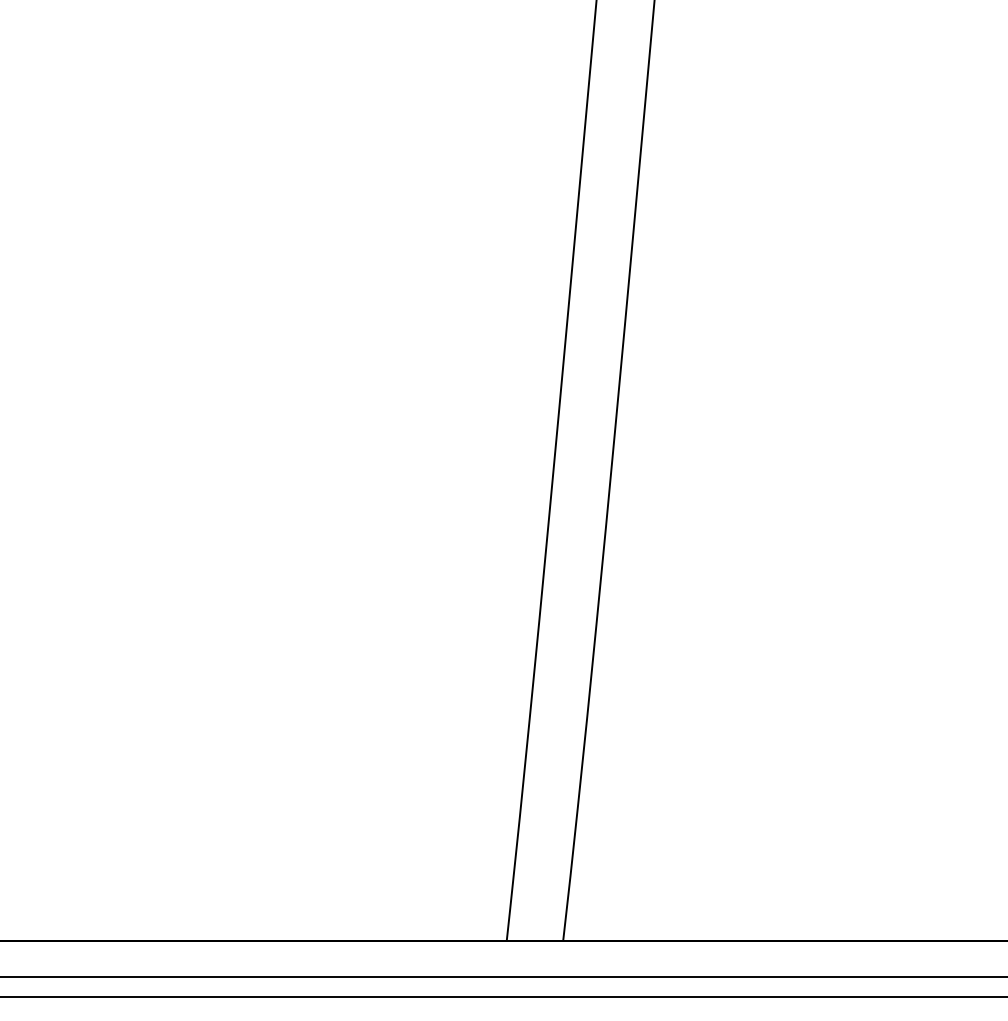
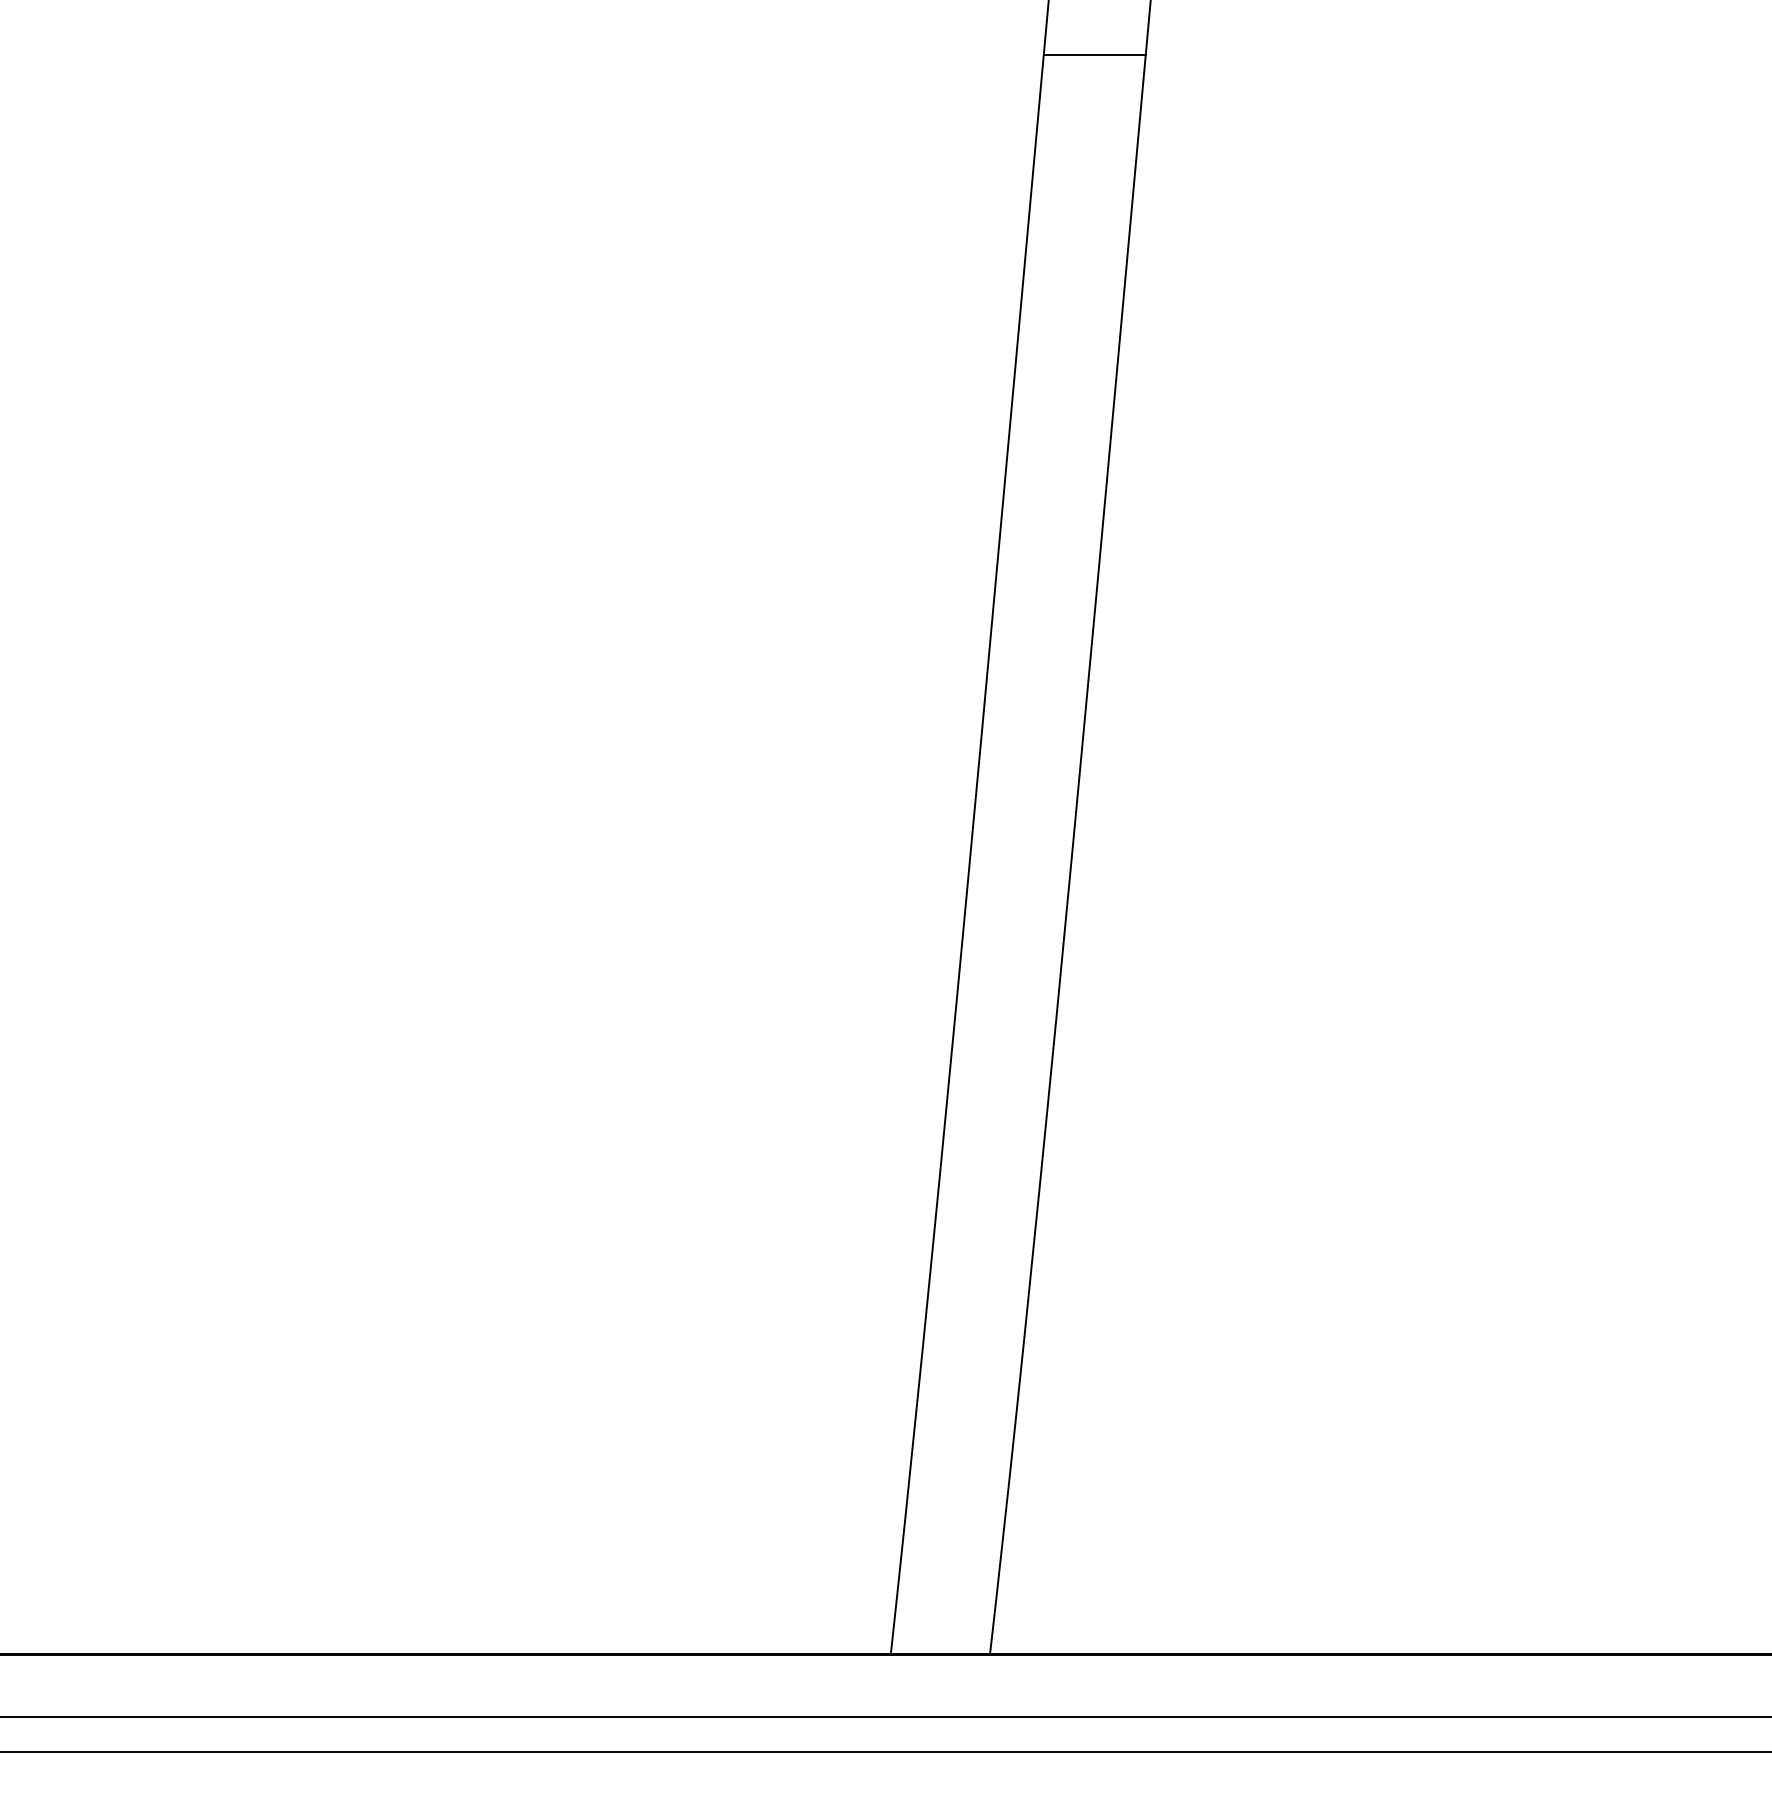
line: (622, 31) -> (1094, 55), added

